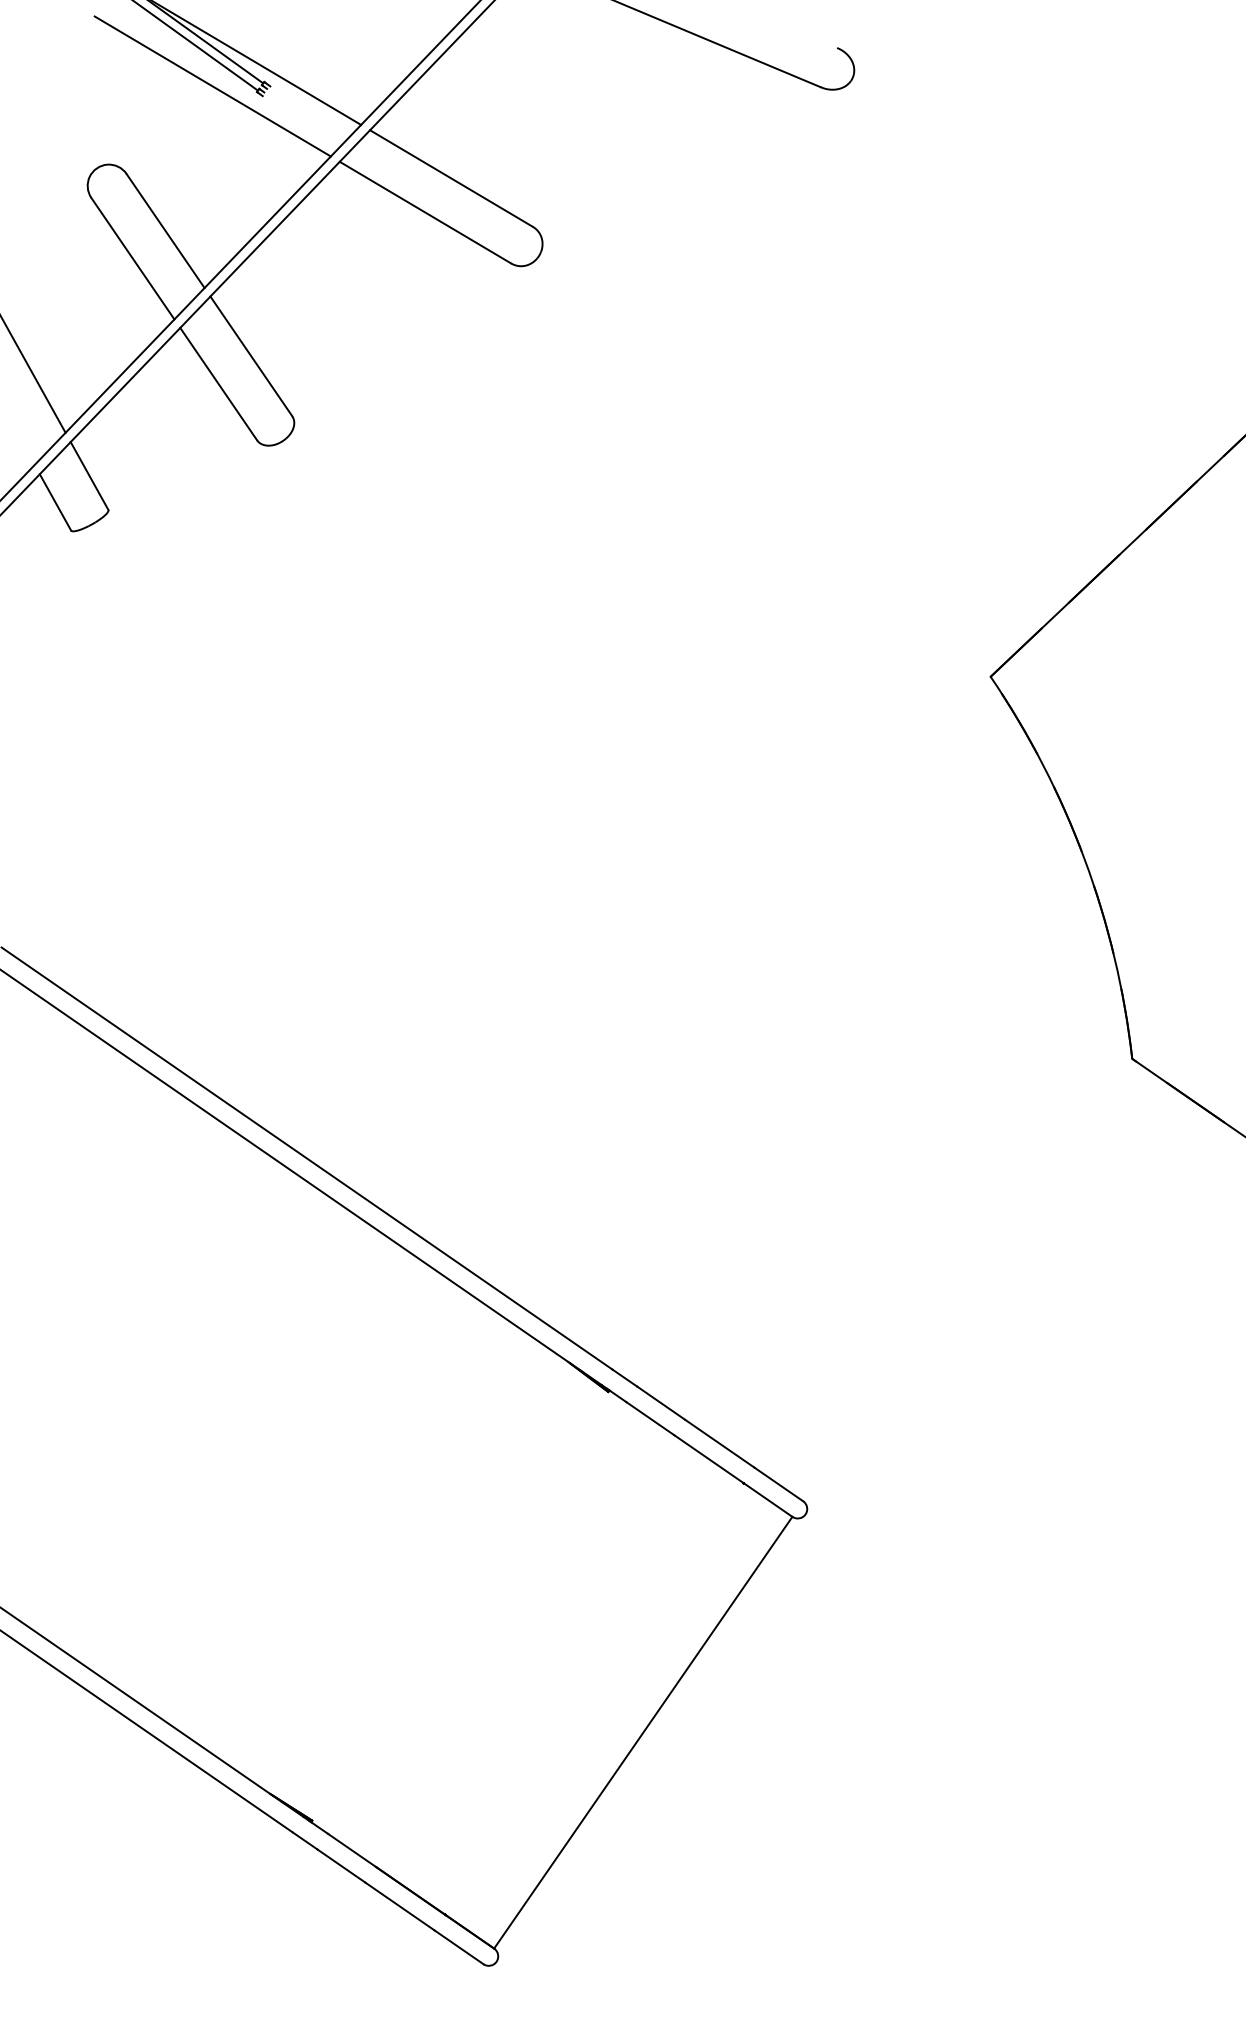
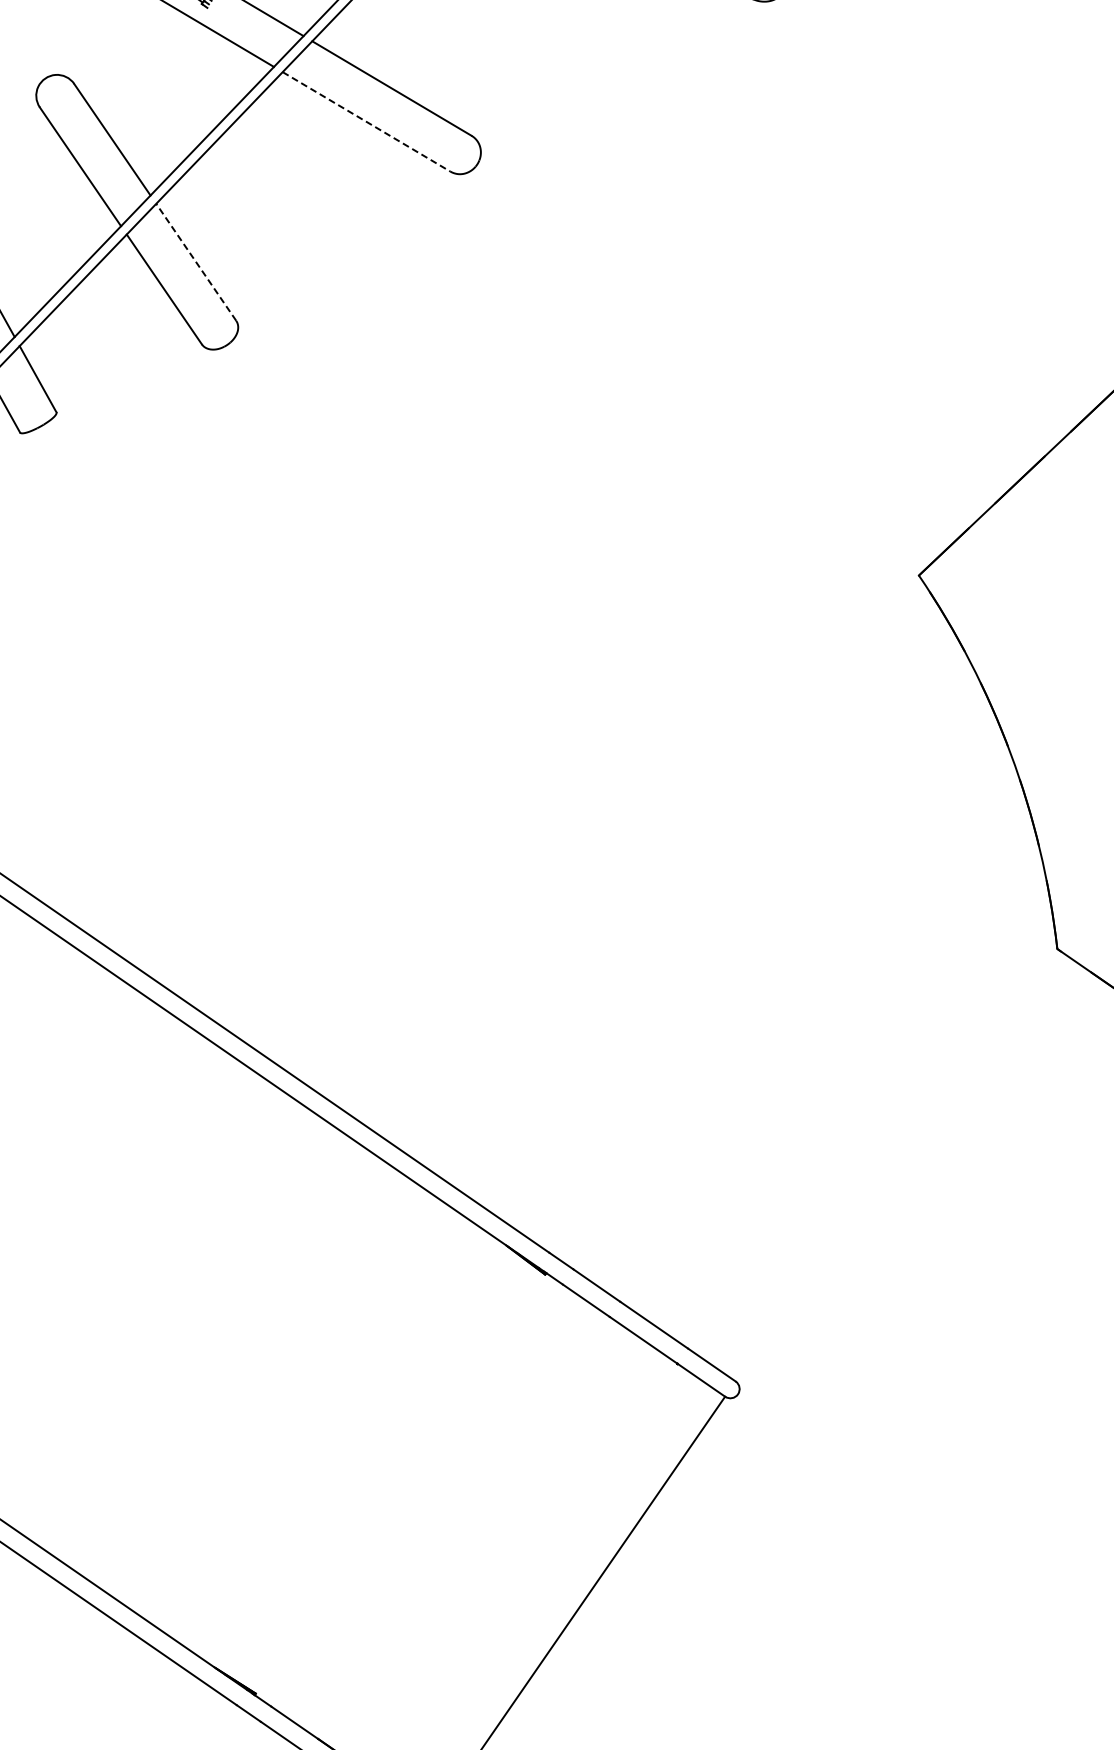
line: (425, 212) -> (366, 121), solid -> dashed
line: (251, 355) -> (196, 261), solid -> dashed

